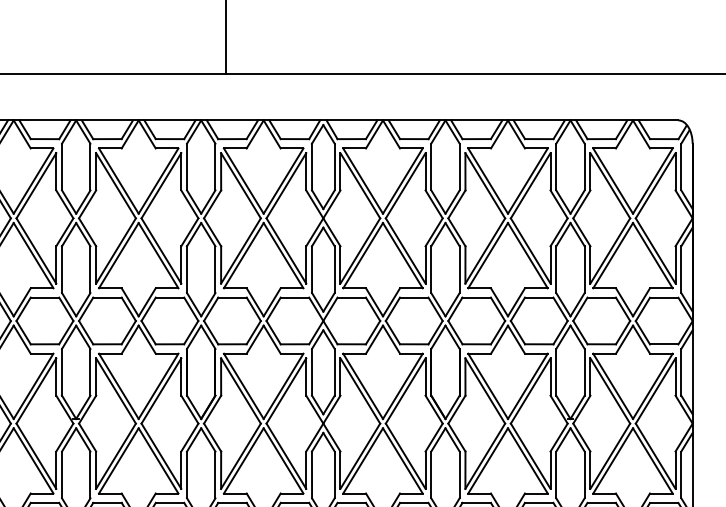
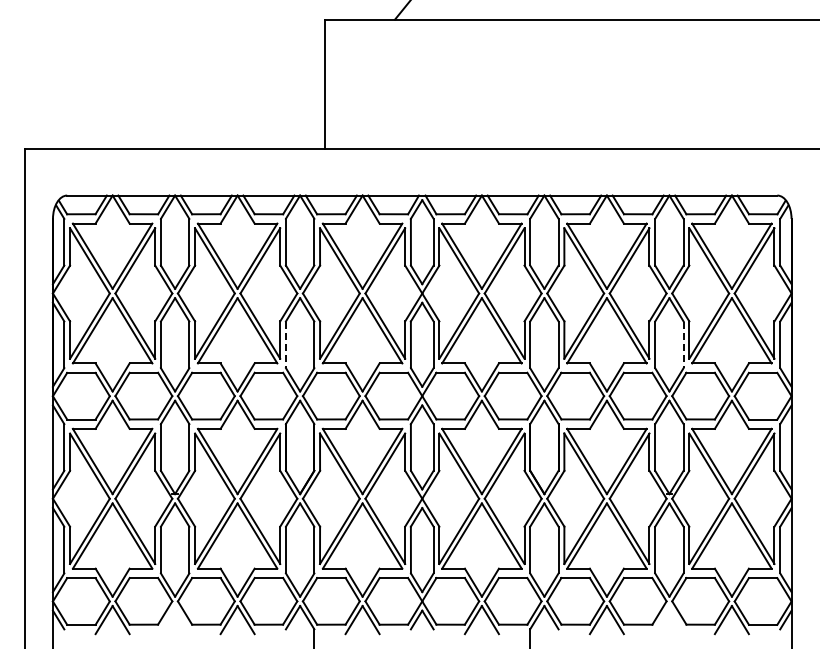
line: (186, 270) -> (285, 345), solid -> dashed
line: (584, 270) -> (683, 345), solid -> dashed

